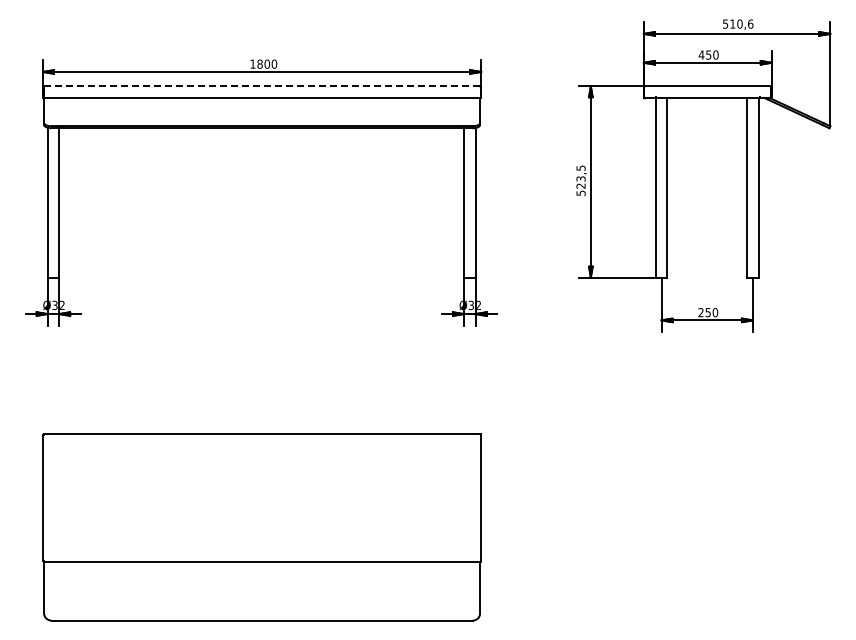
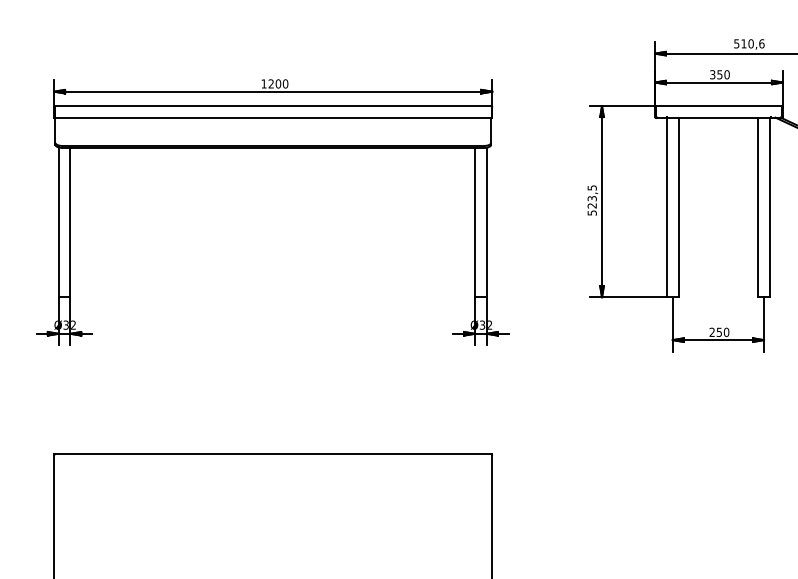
text: (700, 54) -> (711, 74), 450 -> 350
text: (259, 63) -> (270, 83), 1800 -> 1200
line: (262, 86) -> (273, 106), dashed -> solid

